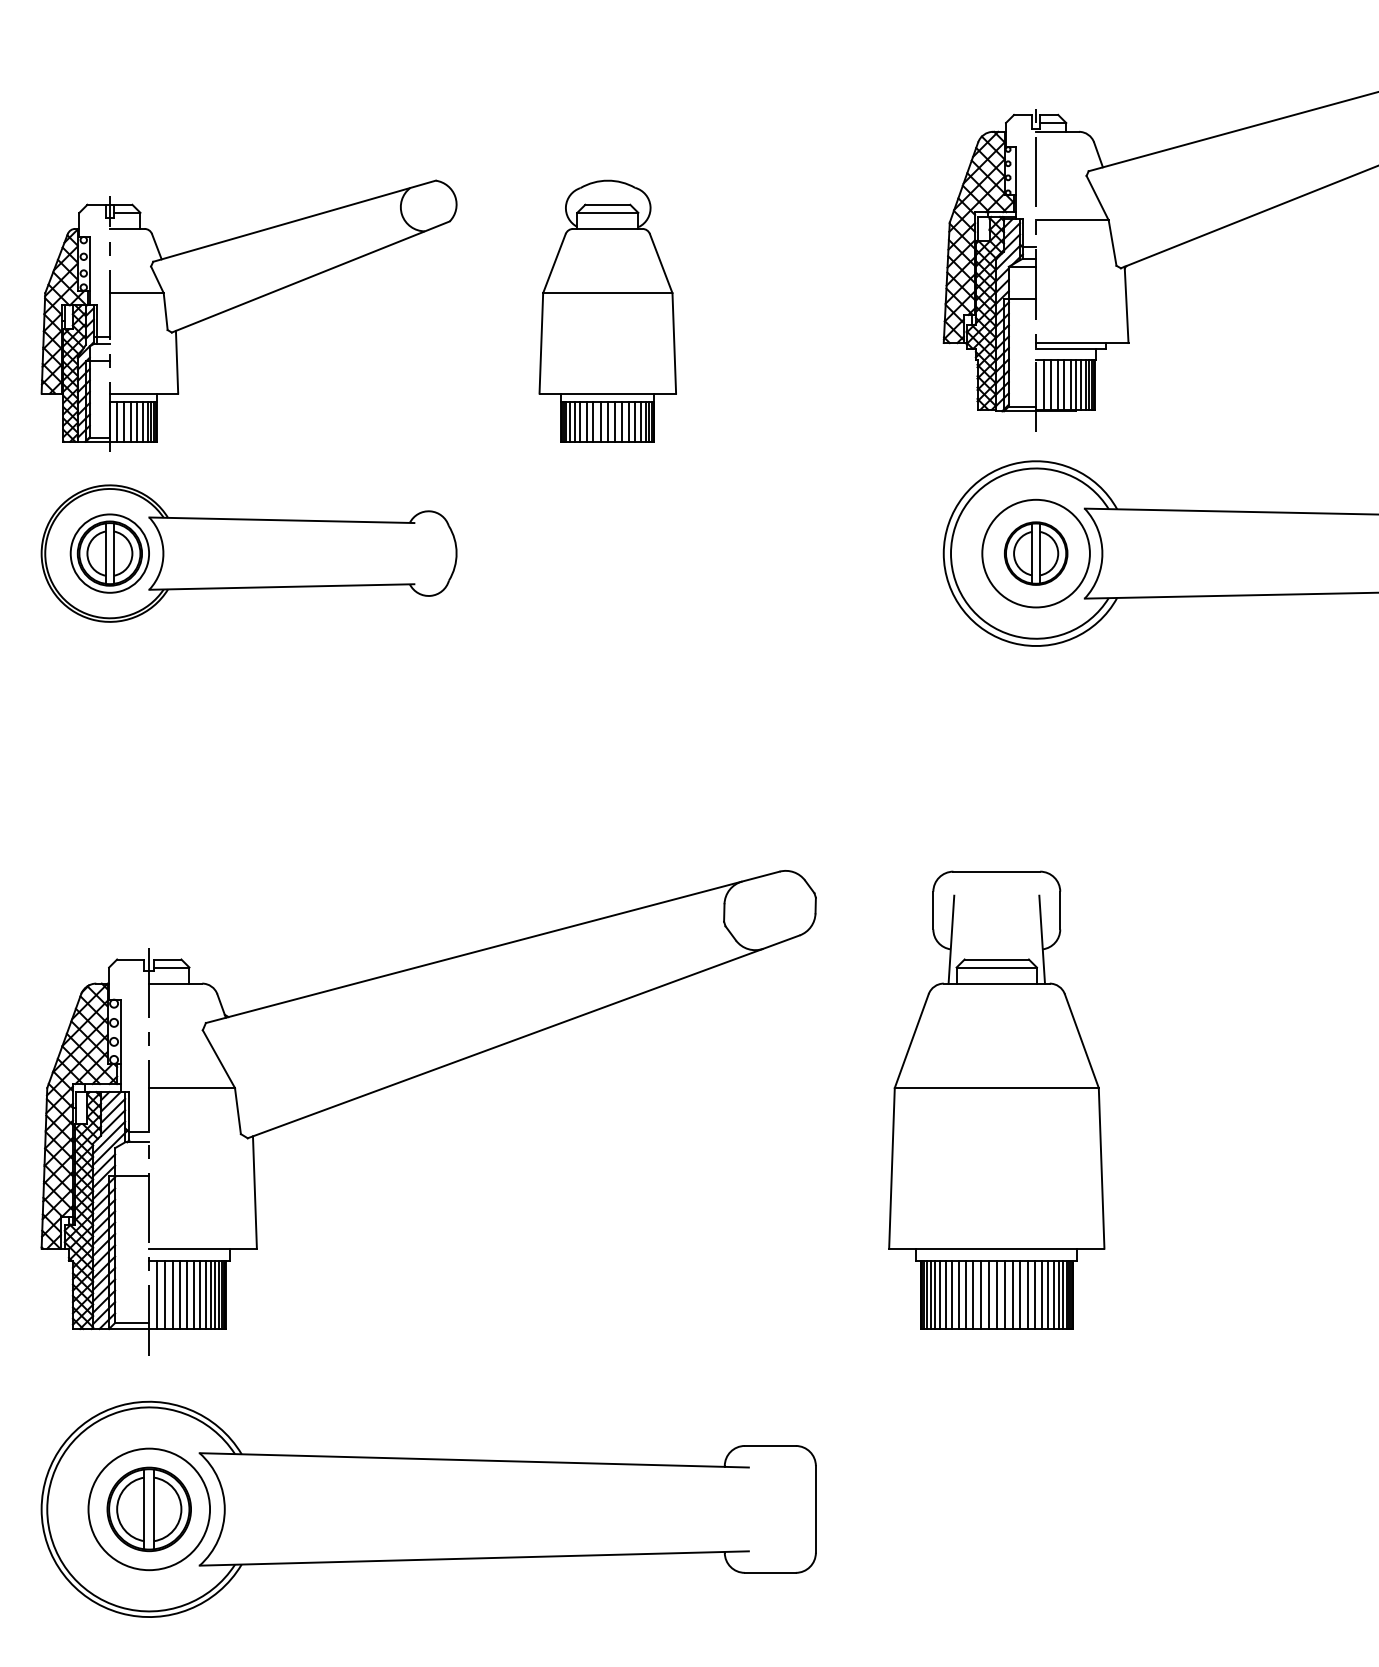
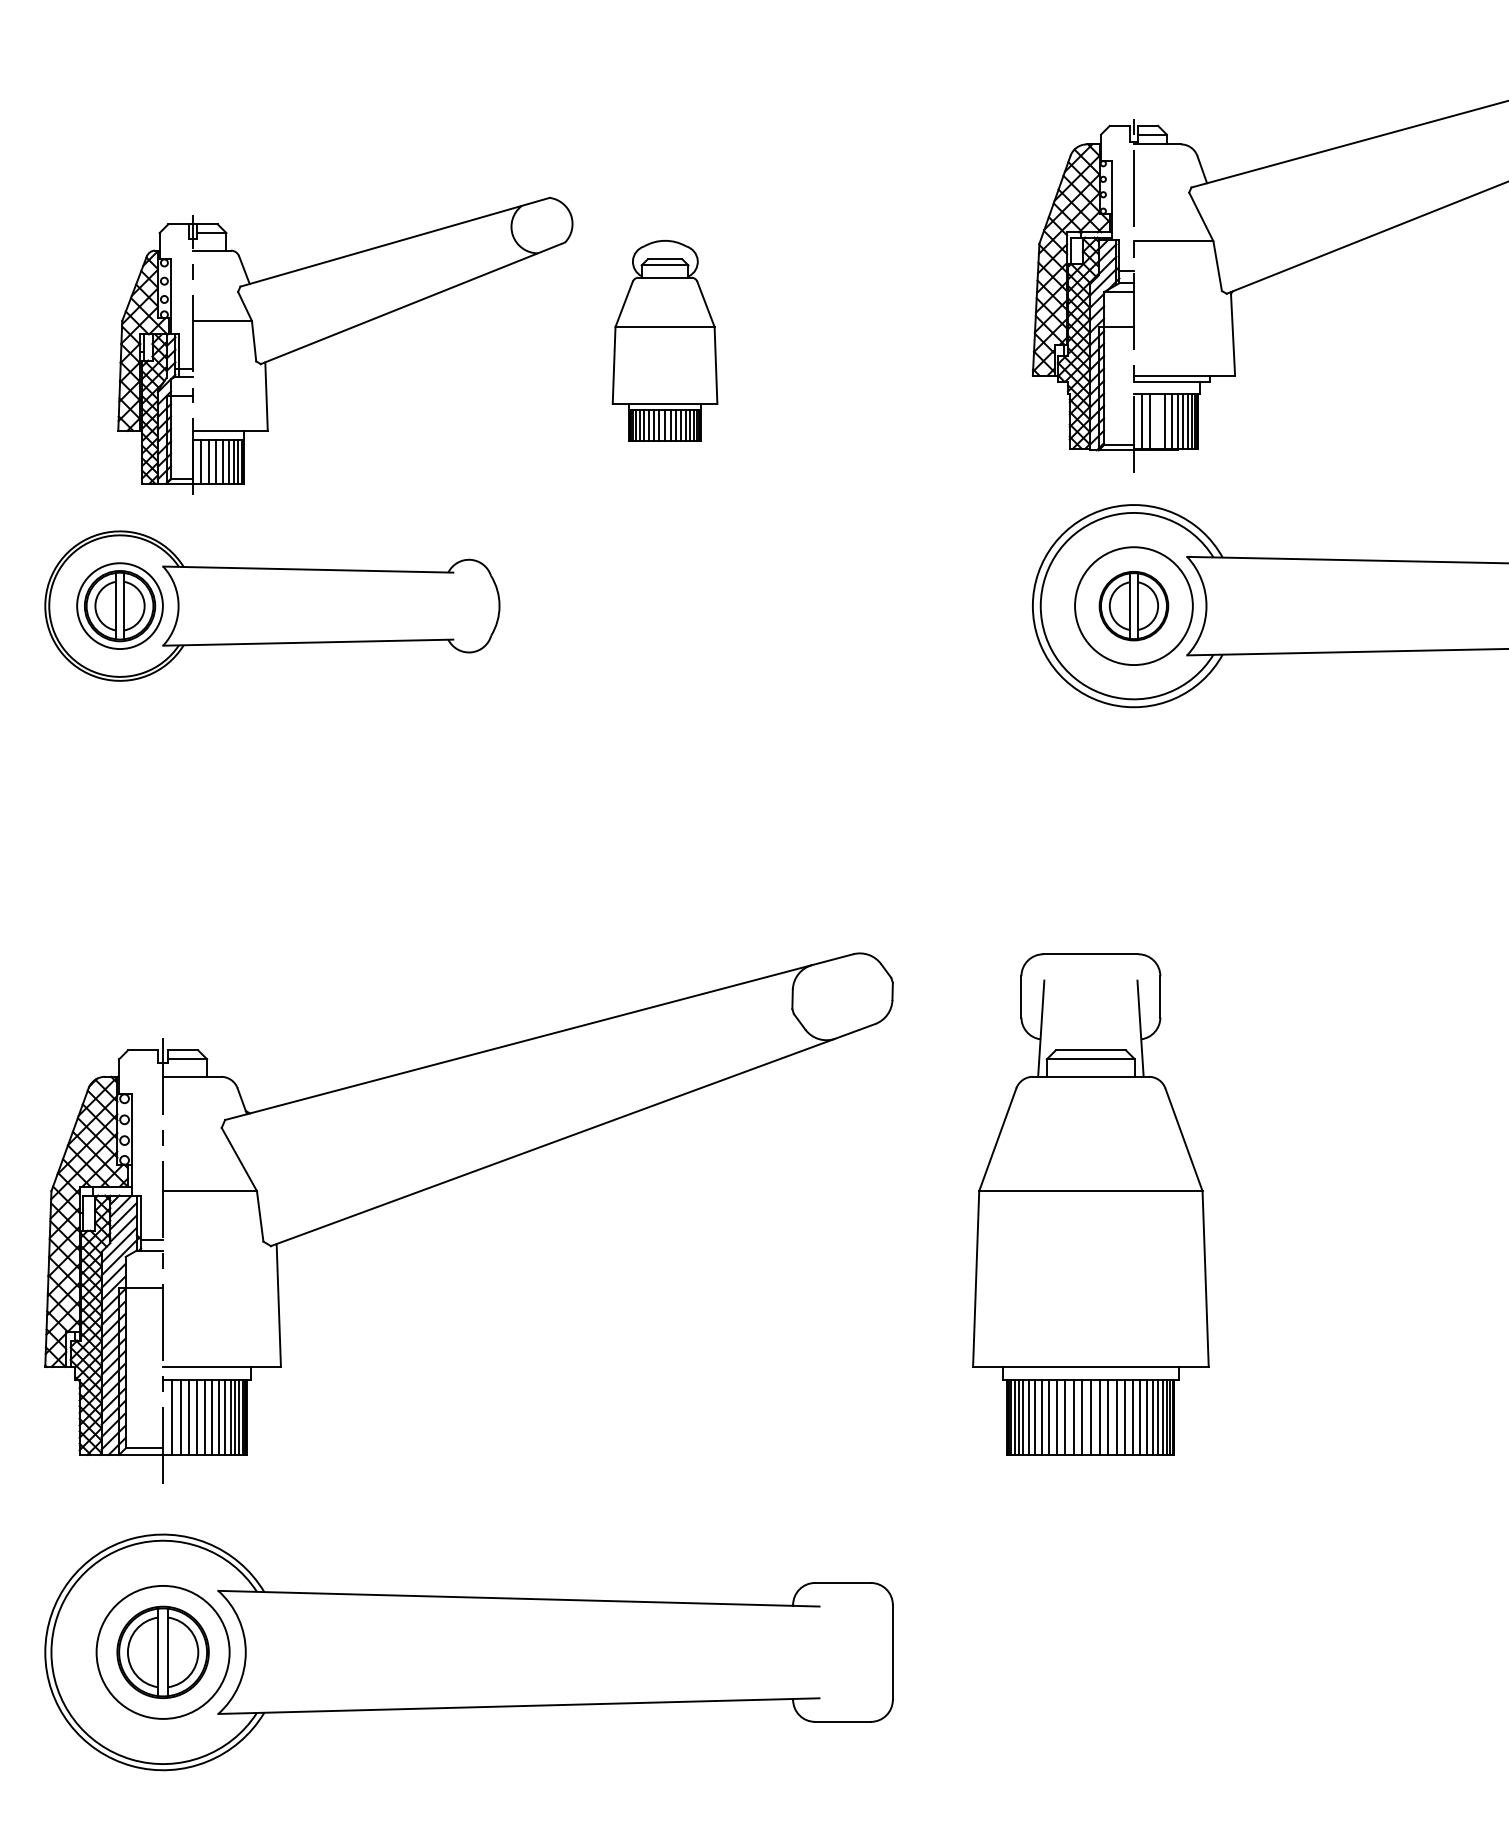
part: (244, 304) -> (340, 333), moved
part: (607, 310) -> (664, 340), size x0.7
line: (1057, 384) -> (1157, 421), removed

